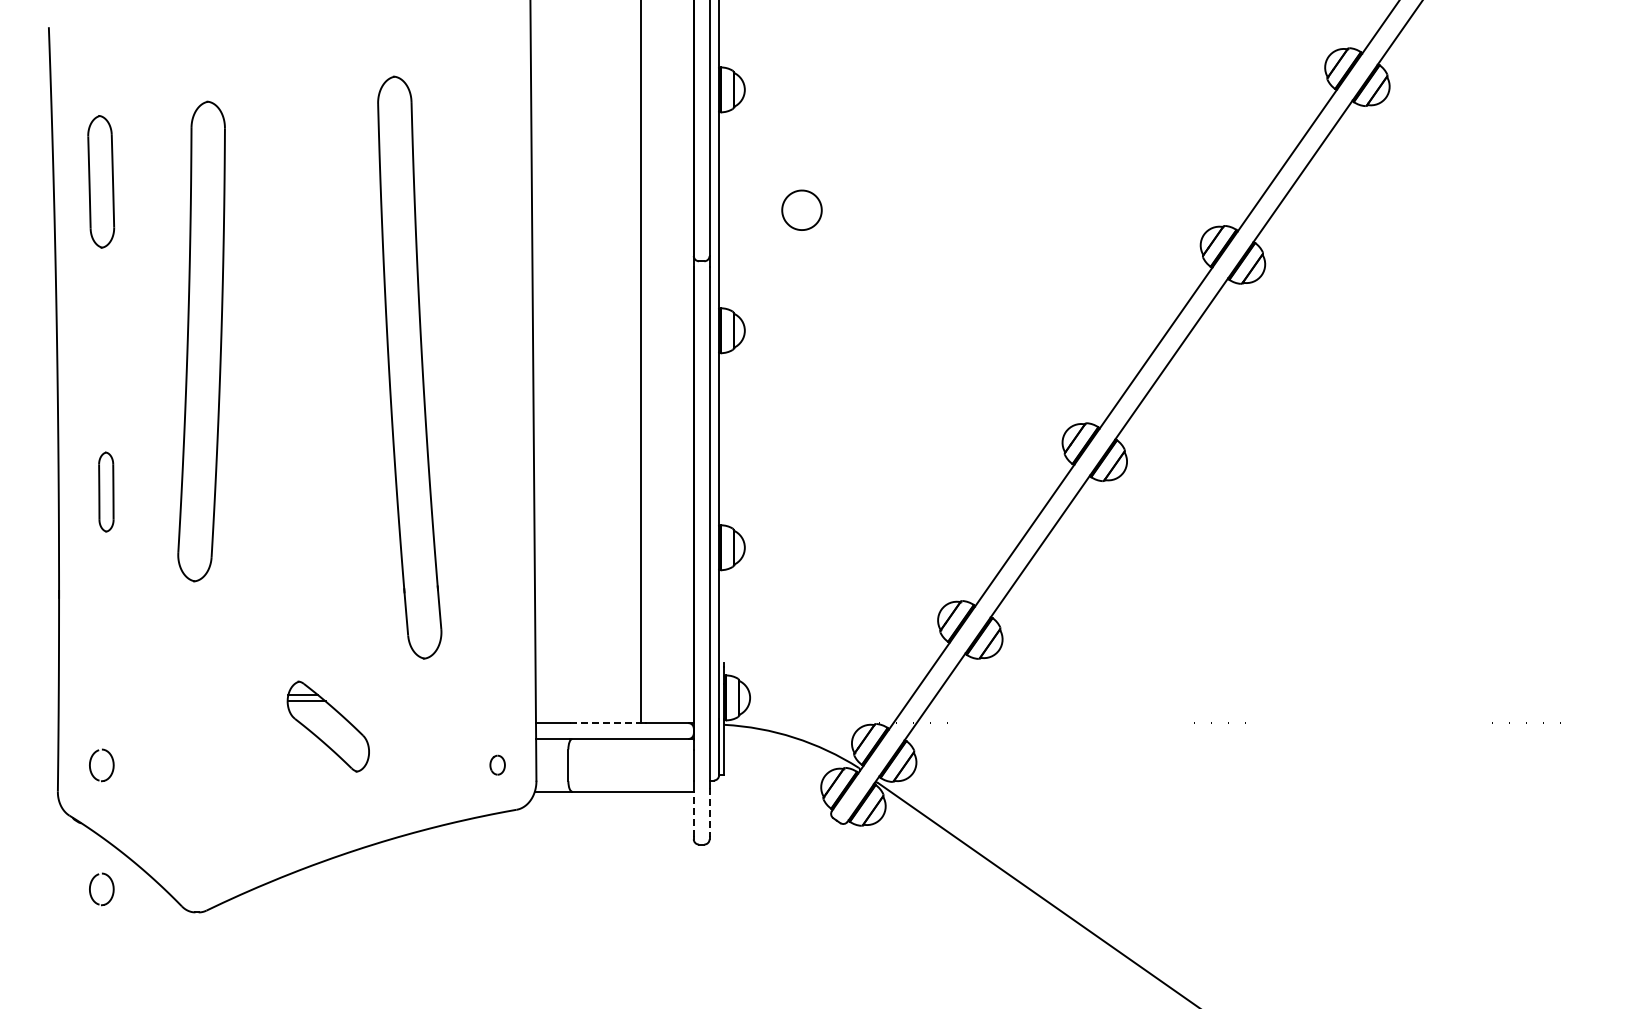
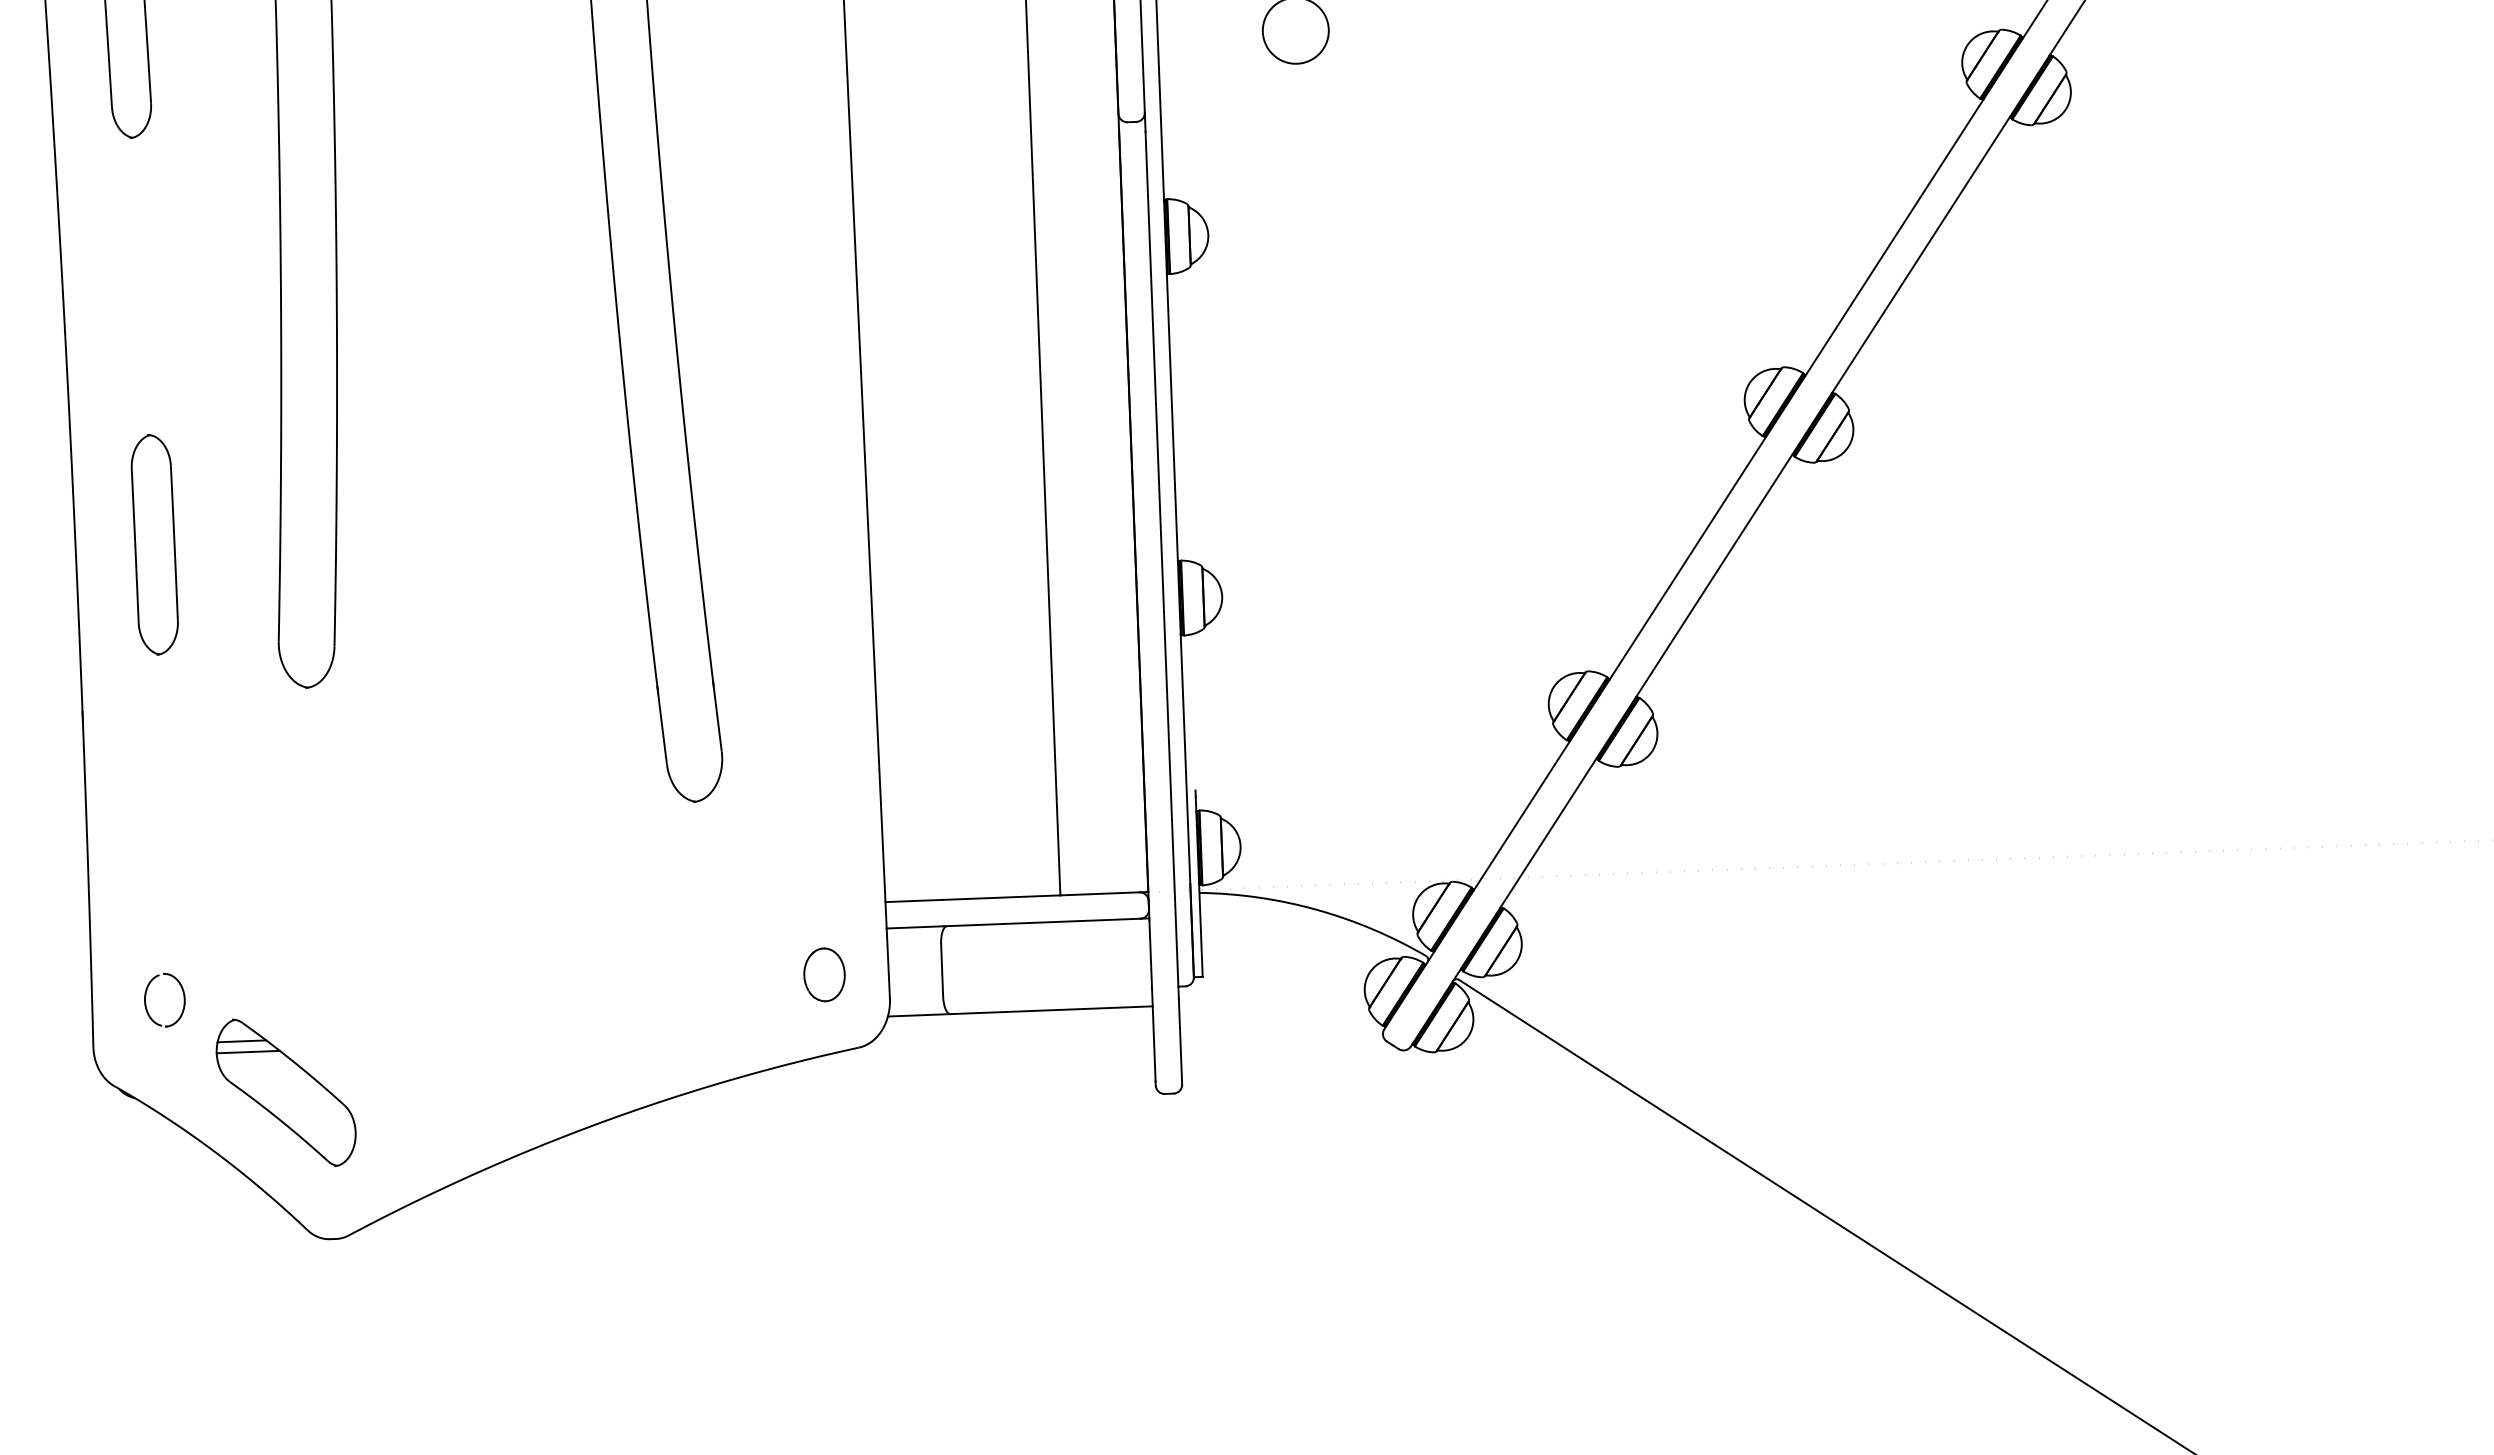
part: (106, 491) -> (155, 543), size x1.67
line: (606, 723) -> (1002, 898), dashed -> solid
part: (327, 726) -> (284, 1092), moved
part: (497, 764) -> (824, 973), size x1.67
line: (709, 812) -> (1180, 1039), dashed -> solid
line: (693, 814) -> (1153, 1044), dashed -> solid
part: (91, 885) -> (155, 1201), removed

